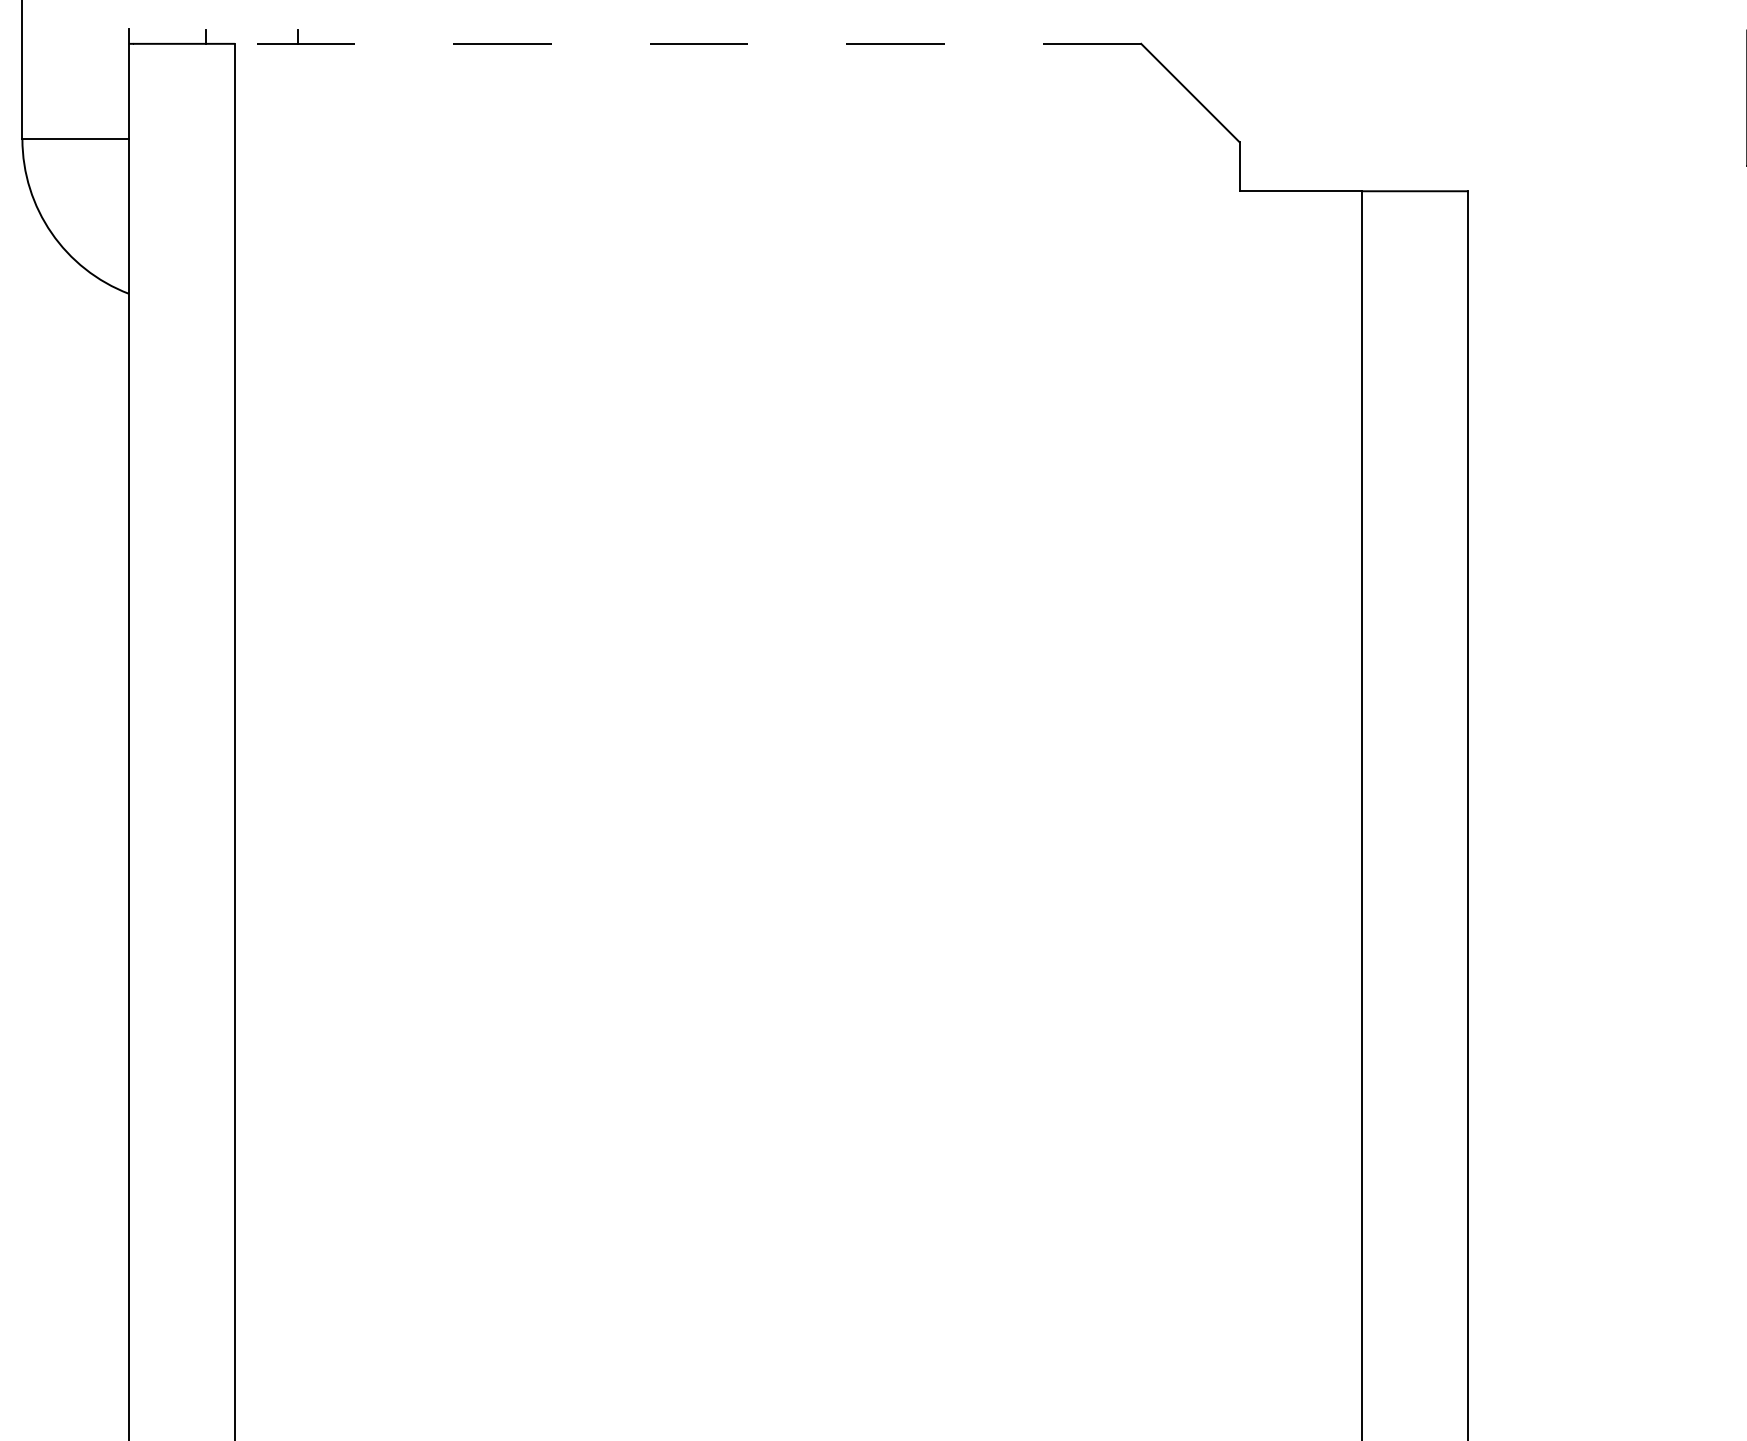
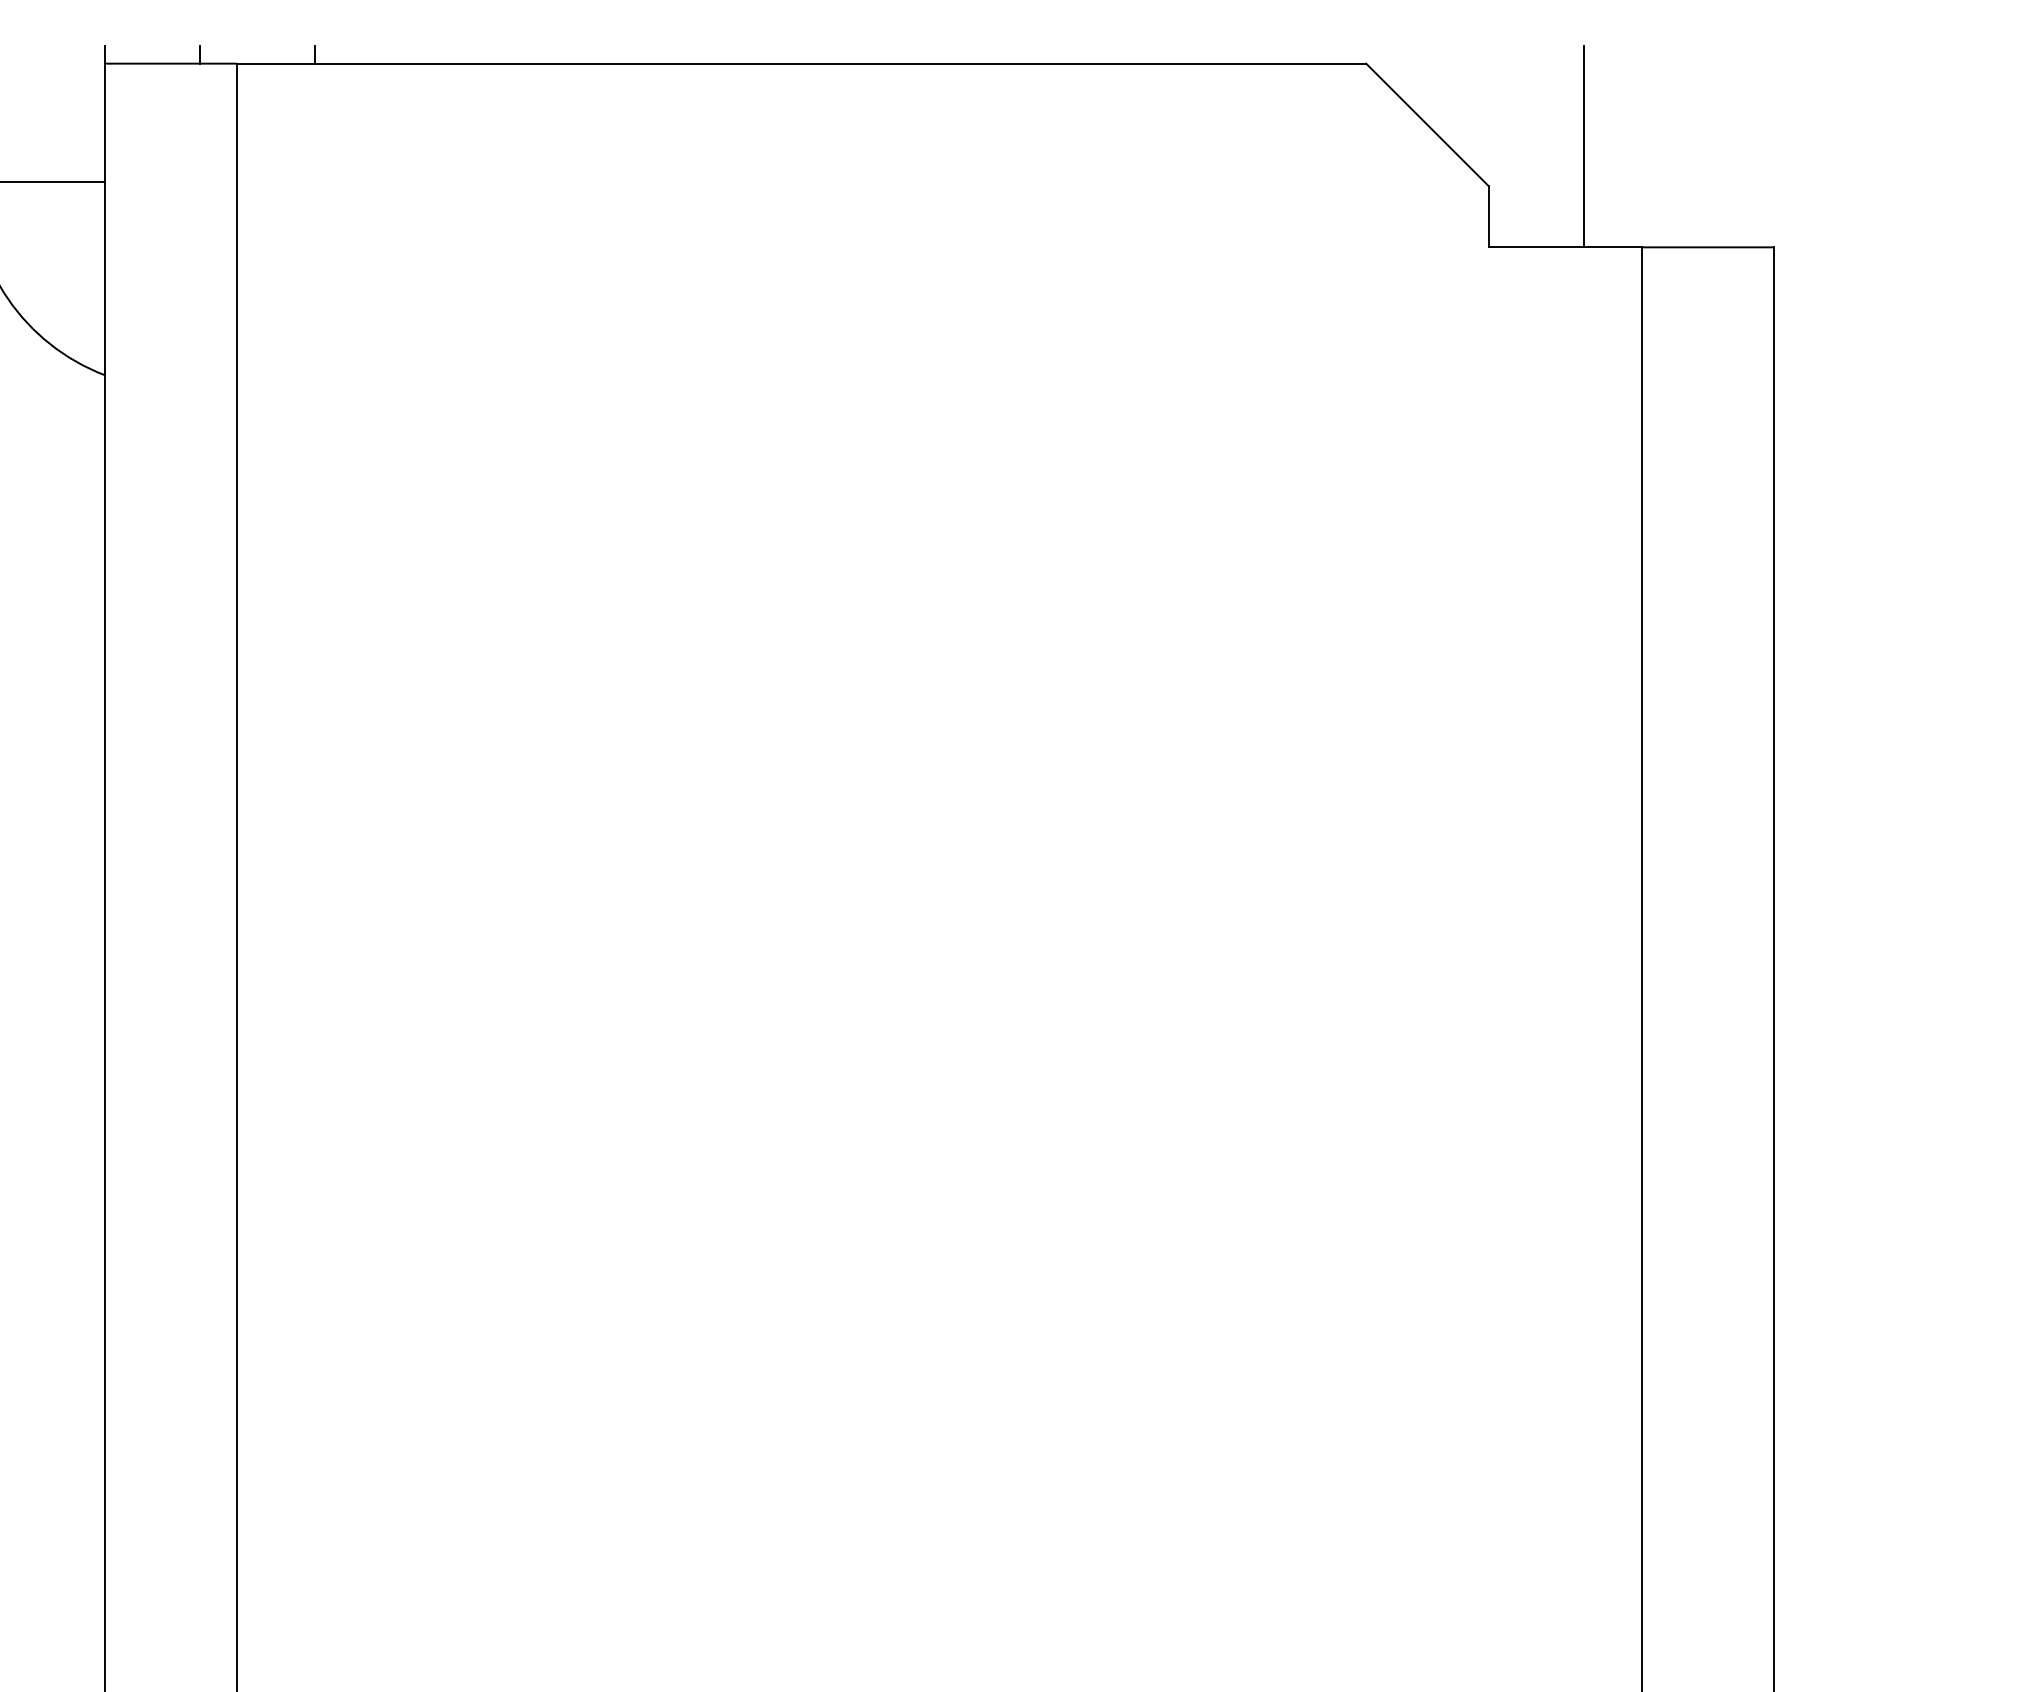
line: (687, 43) -> (800, 63), dashed -> solid
line: (1316, 110) -> (1584, 146), added

